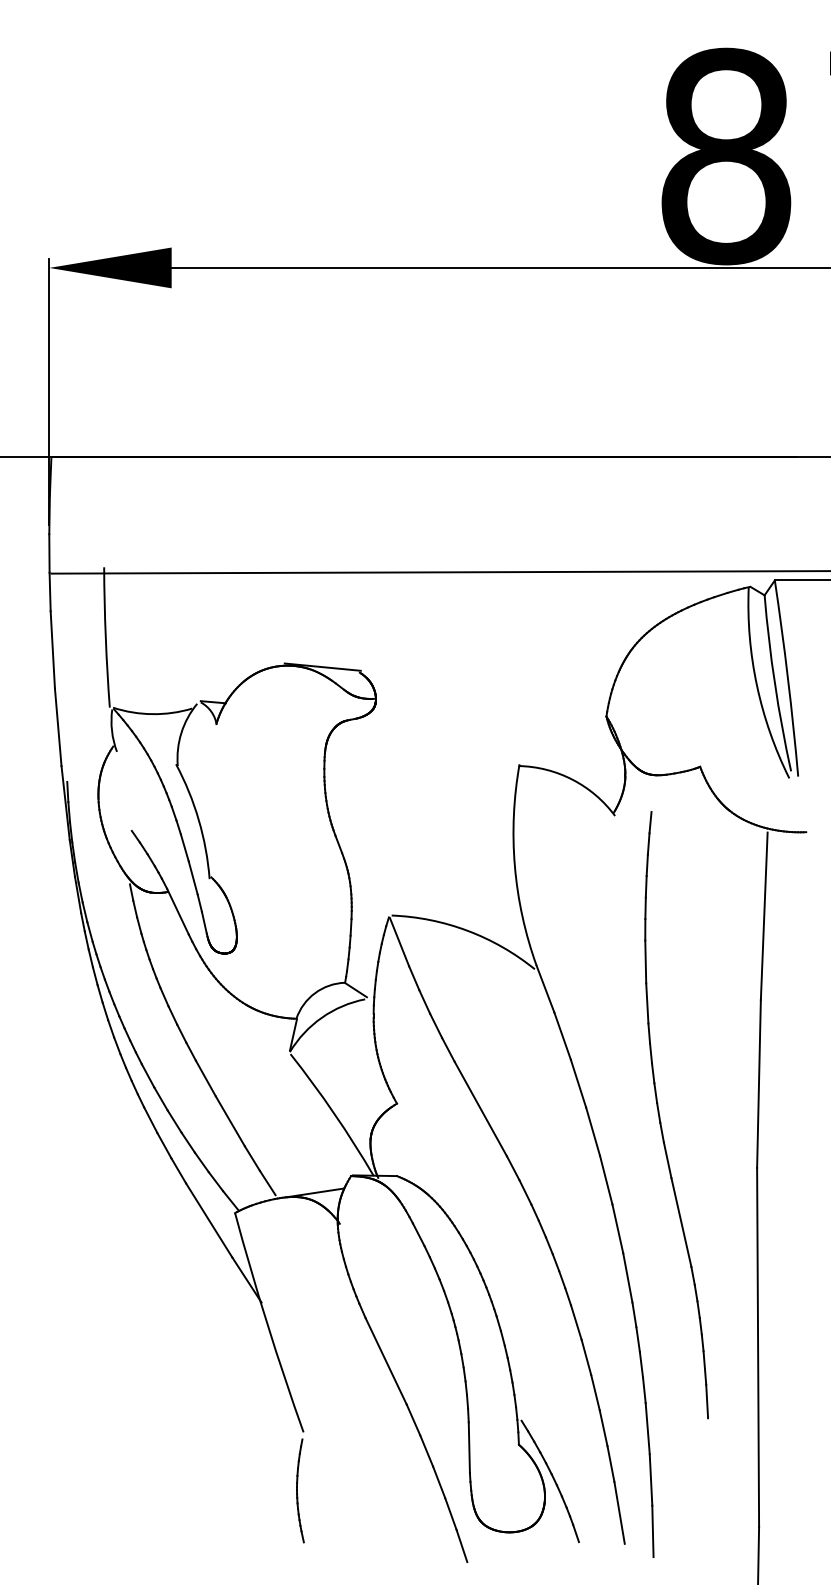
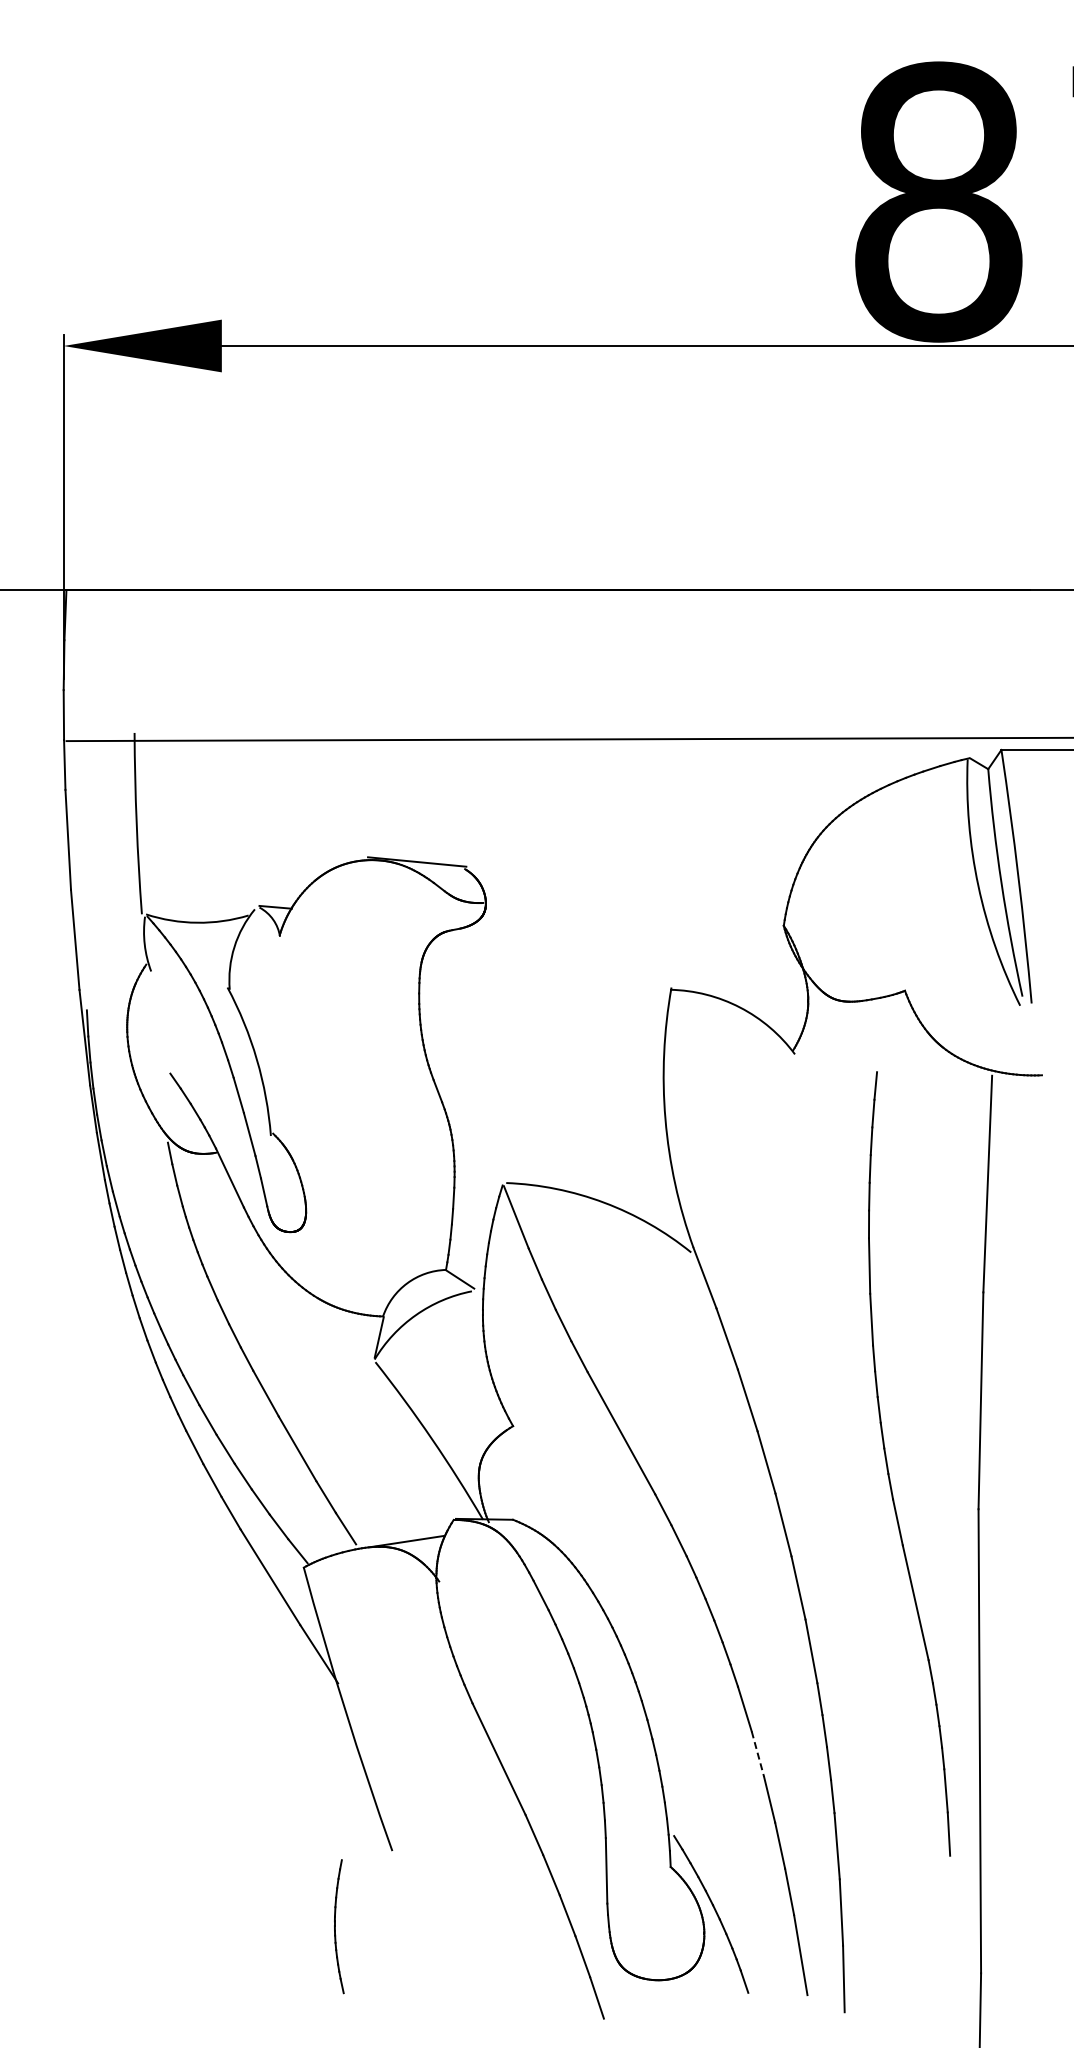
part: (660, 1117) -> (888, 1466), moved
line: (586, 1357) -> (758, 1754), solid -> dashed
part: (300, 1490) -> (339, 1926), moved

